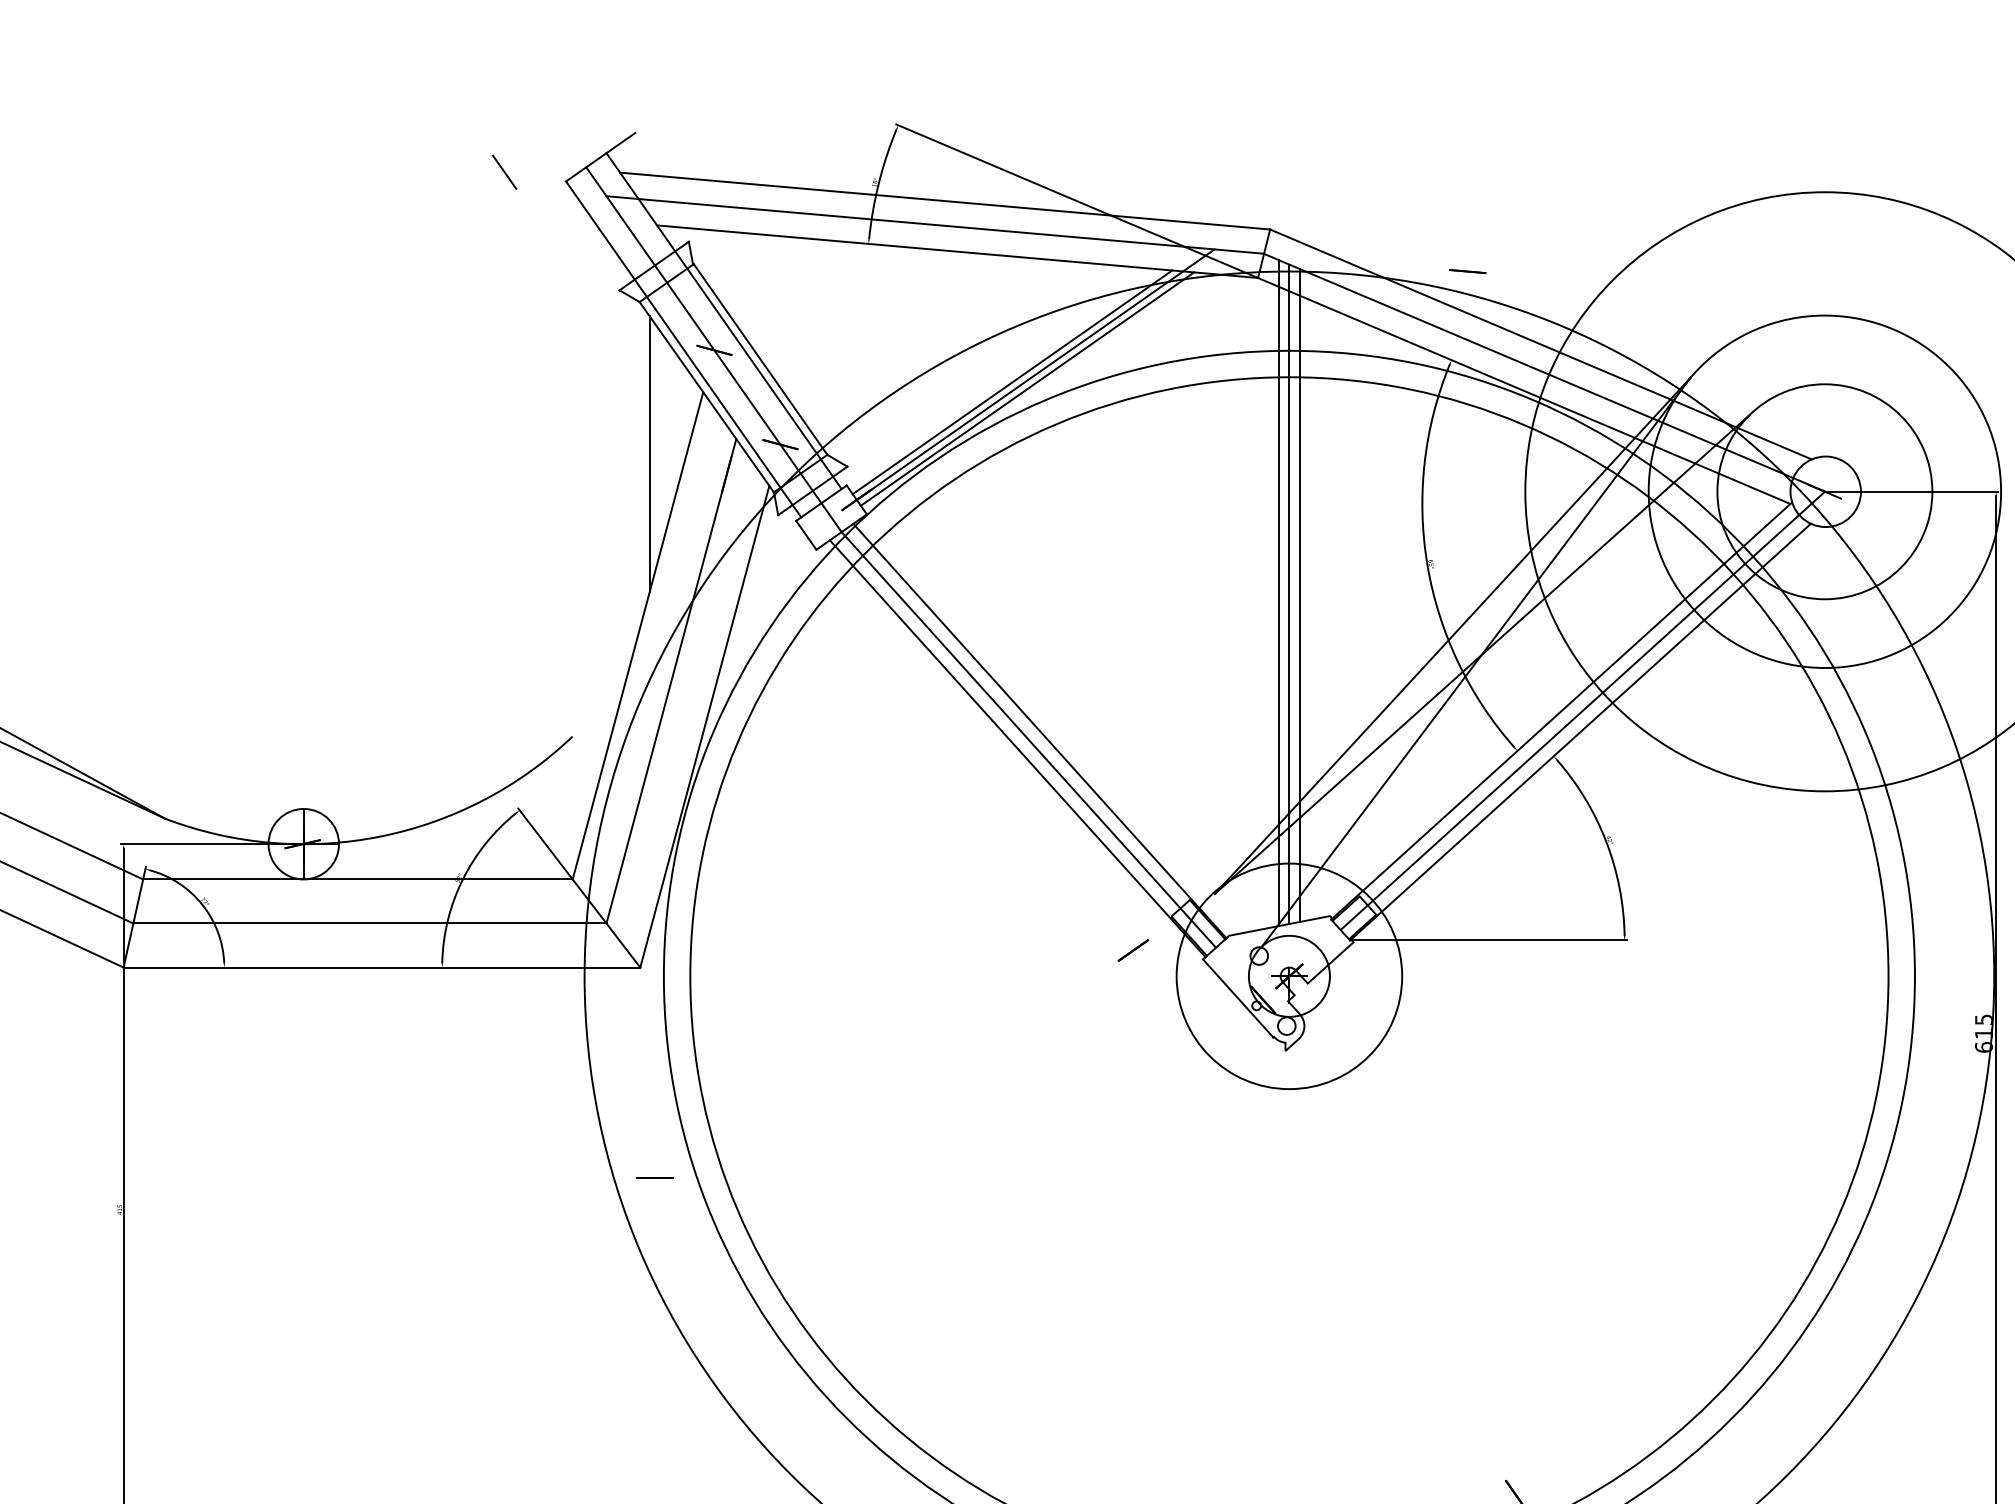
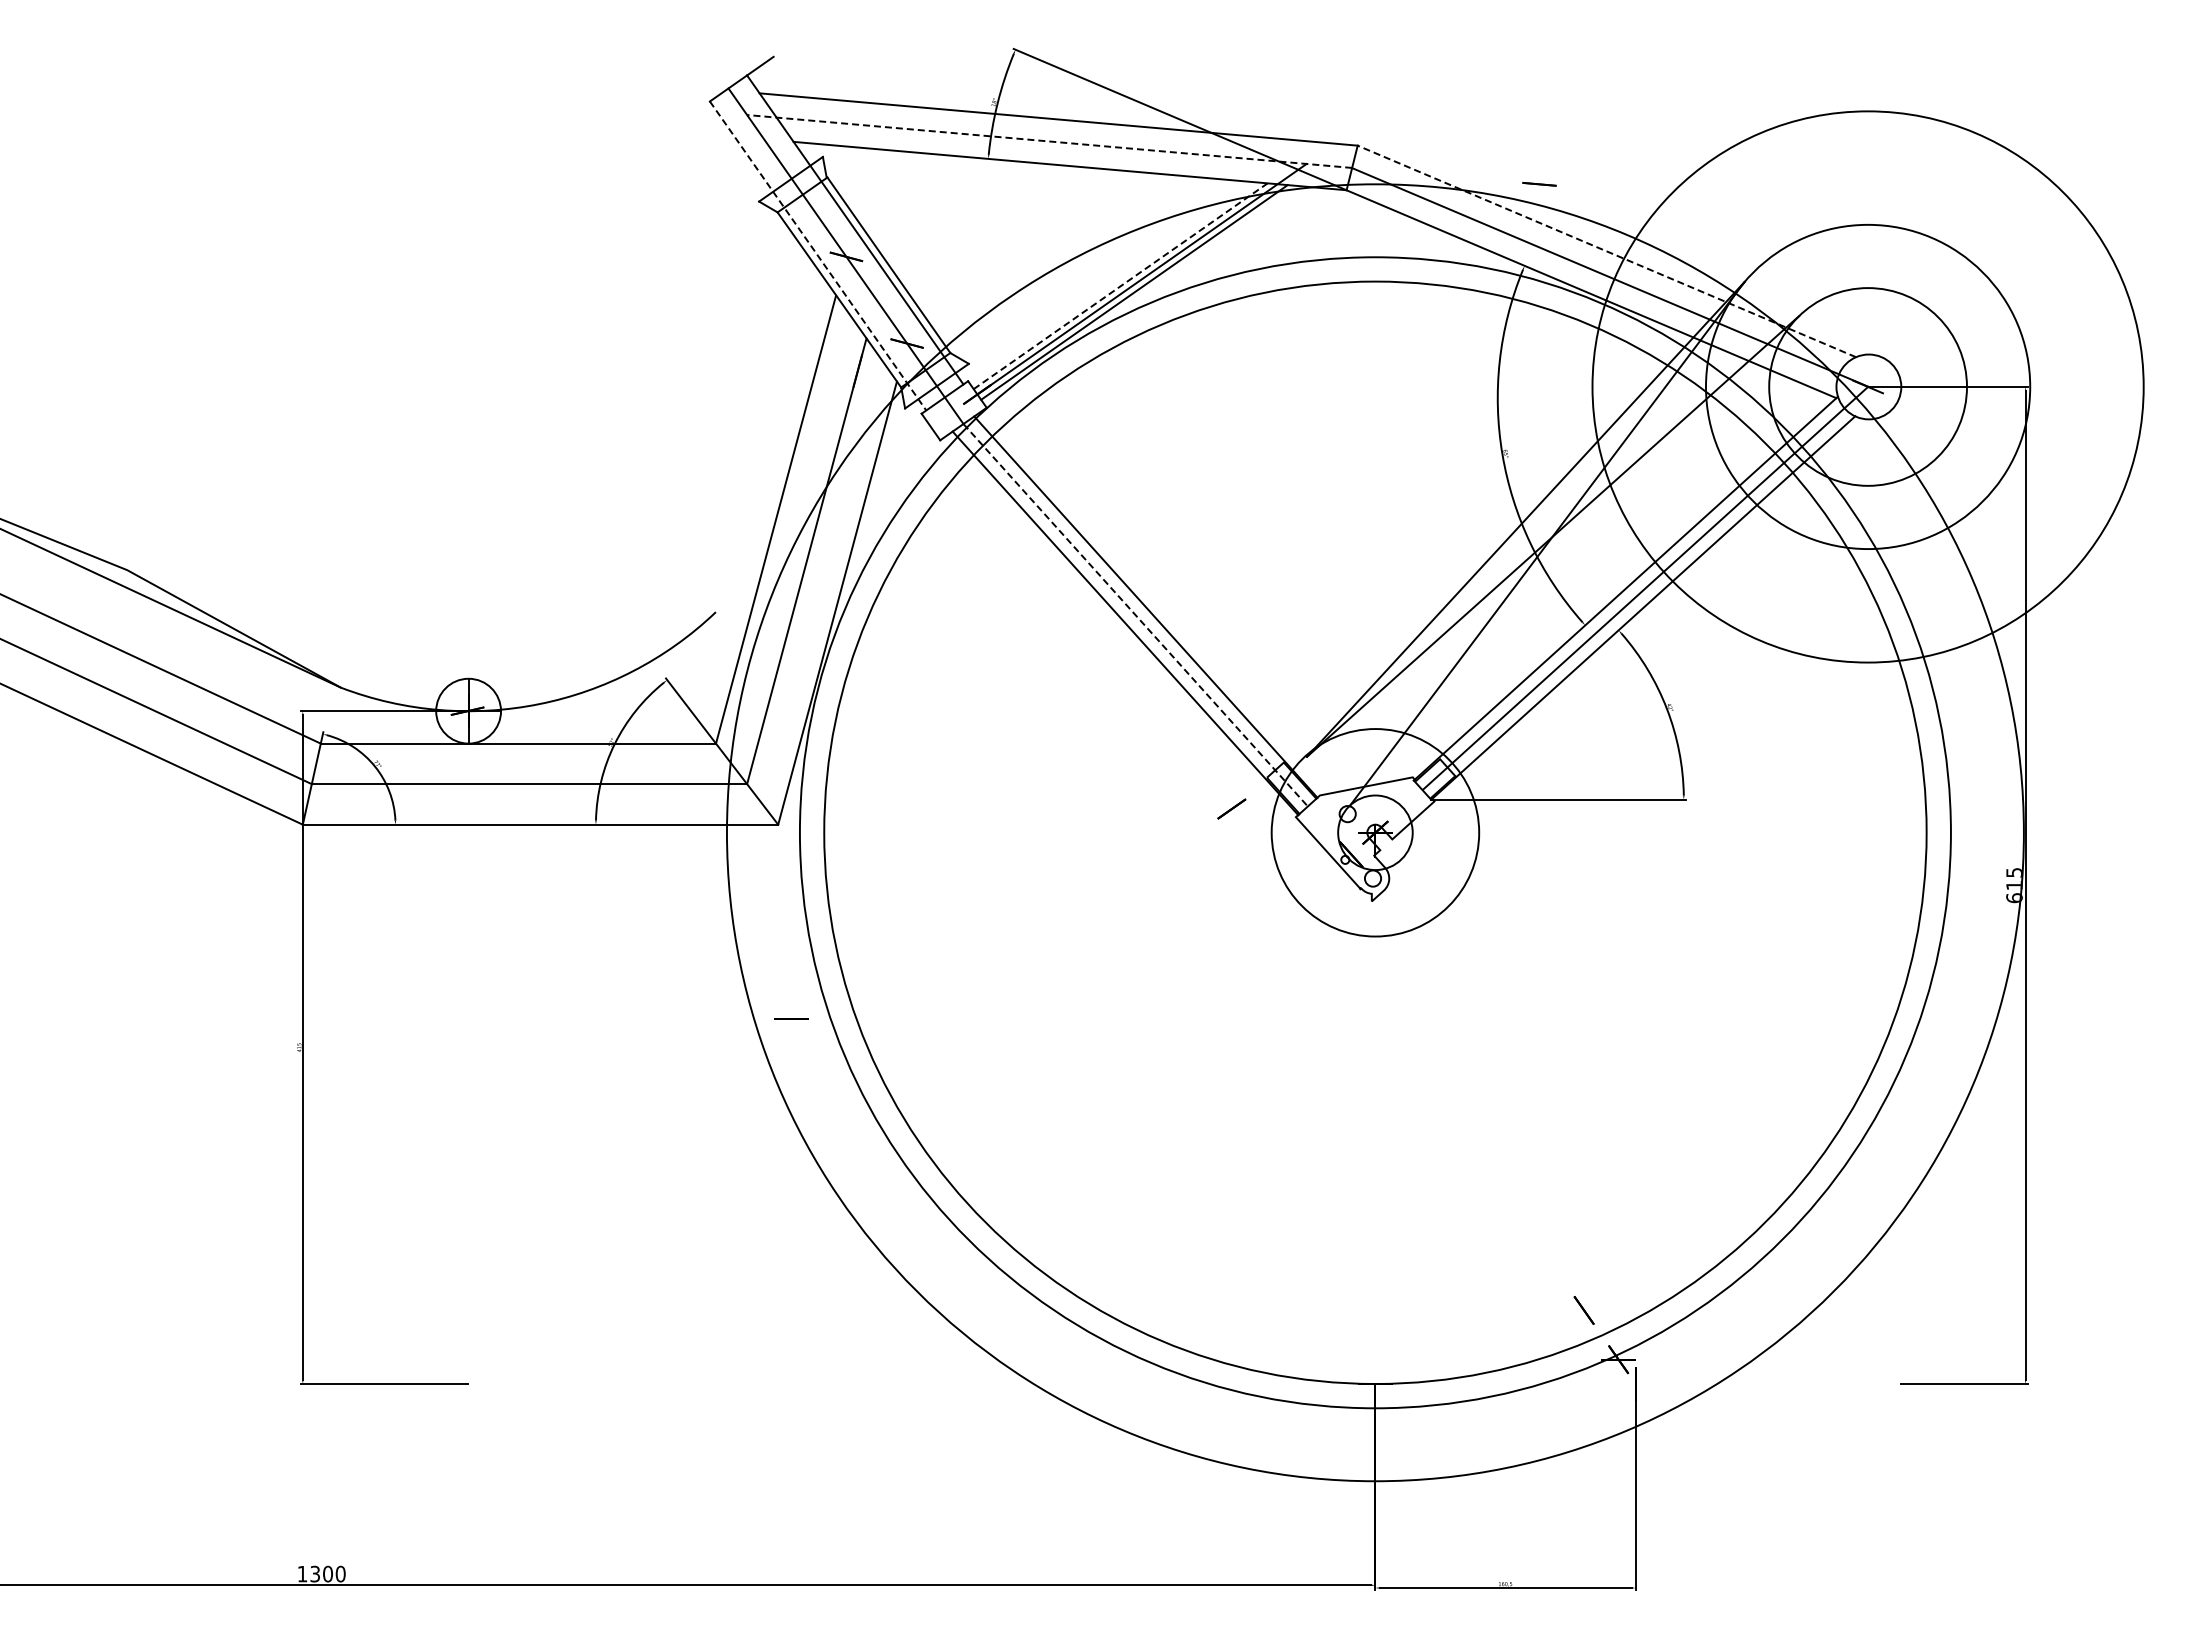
line: (504, 171) -> (653, 92), removed
line: (935, 224) -> (1049, 141), solid -> dashed
line: (1540, 344) -> (1606, 251), solid -> dashed
line: (684, 348) -> (818, 255), solid -> dashed
line: (1013, 381) -> (1121, 285), solid -> dashed
line: (649, 453) -> (786, 351), removed
line: (1278, 591) -> (1365, 478), removed
line: (1289, 593) -> (1375, 480), removed
line: (1300, 594) -> (1385, 481), removed
line: (1029, 740) -> (1136, 615), solid -> dashed

